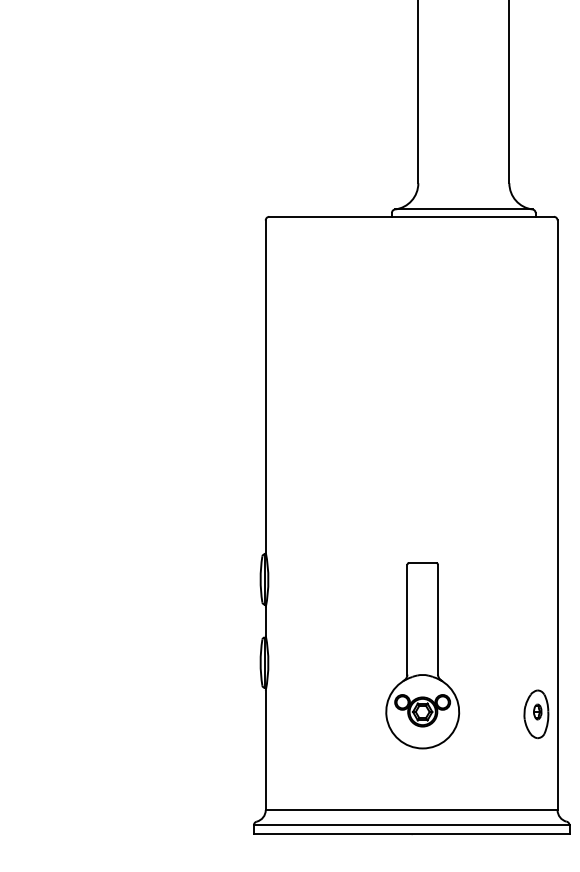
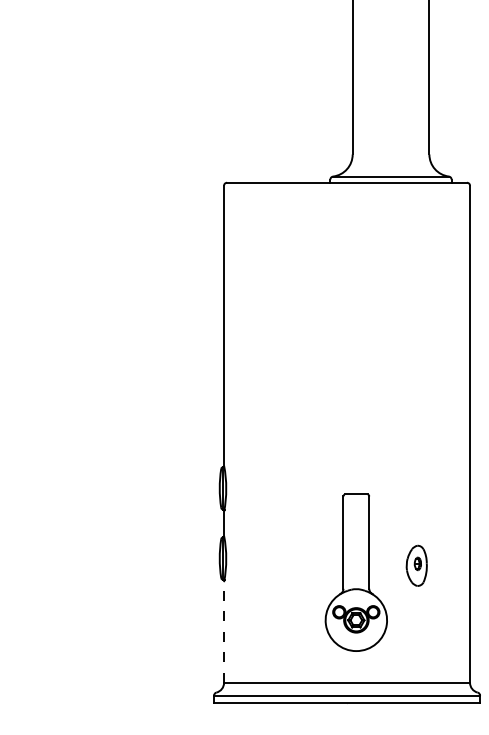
part: (422, 655) -> (356, 572), moved
part: (536, 714) -> (416, 566), moved
line: (265, 750) -> (223, 632), solid -> dashed

